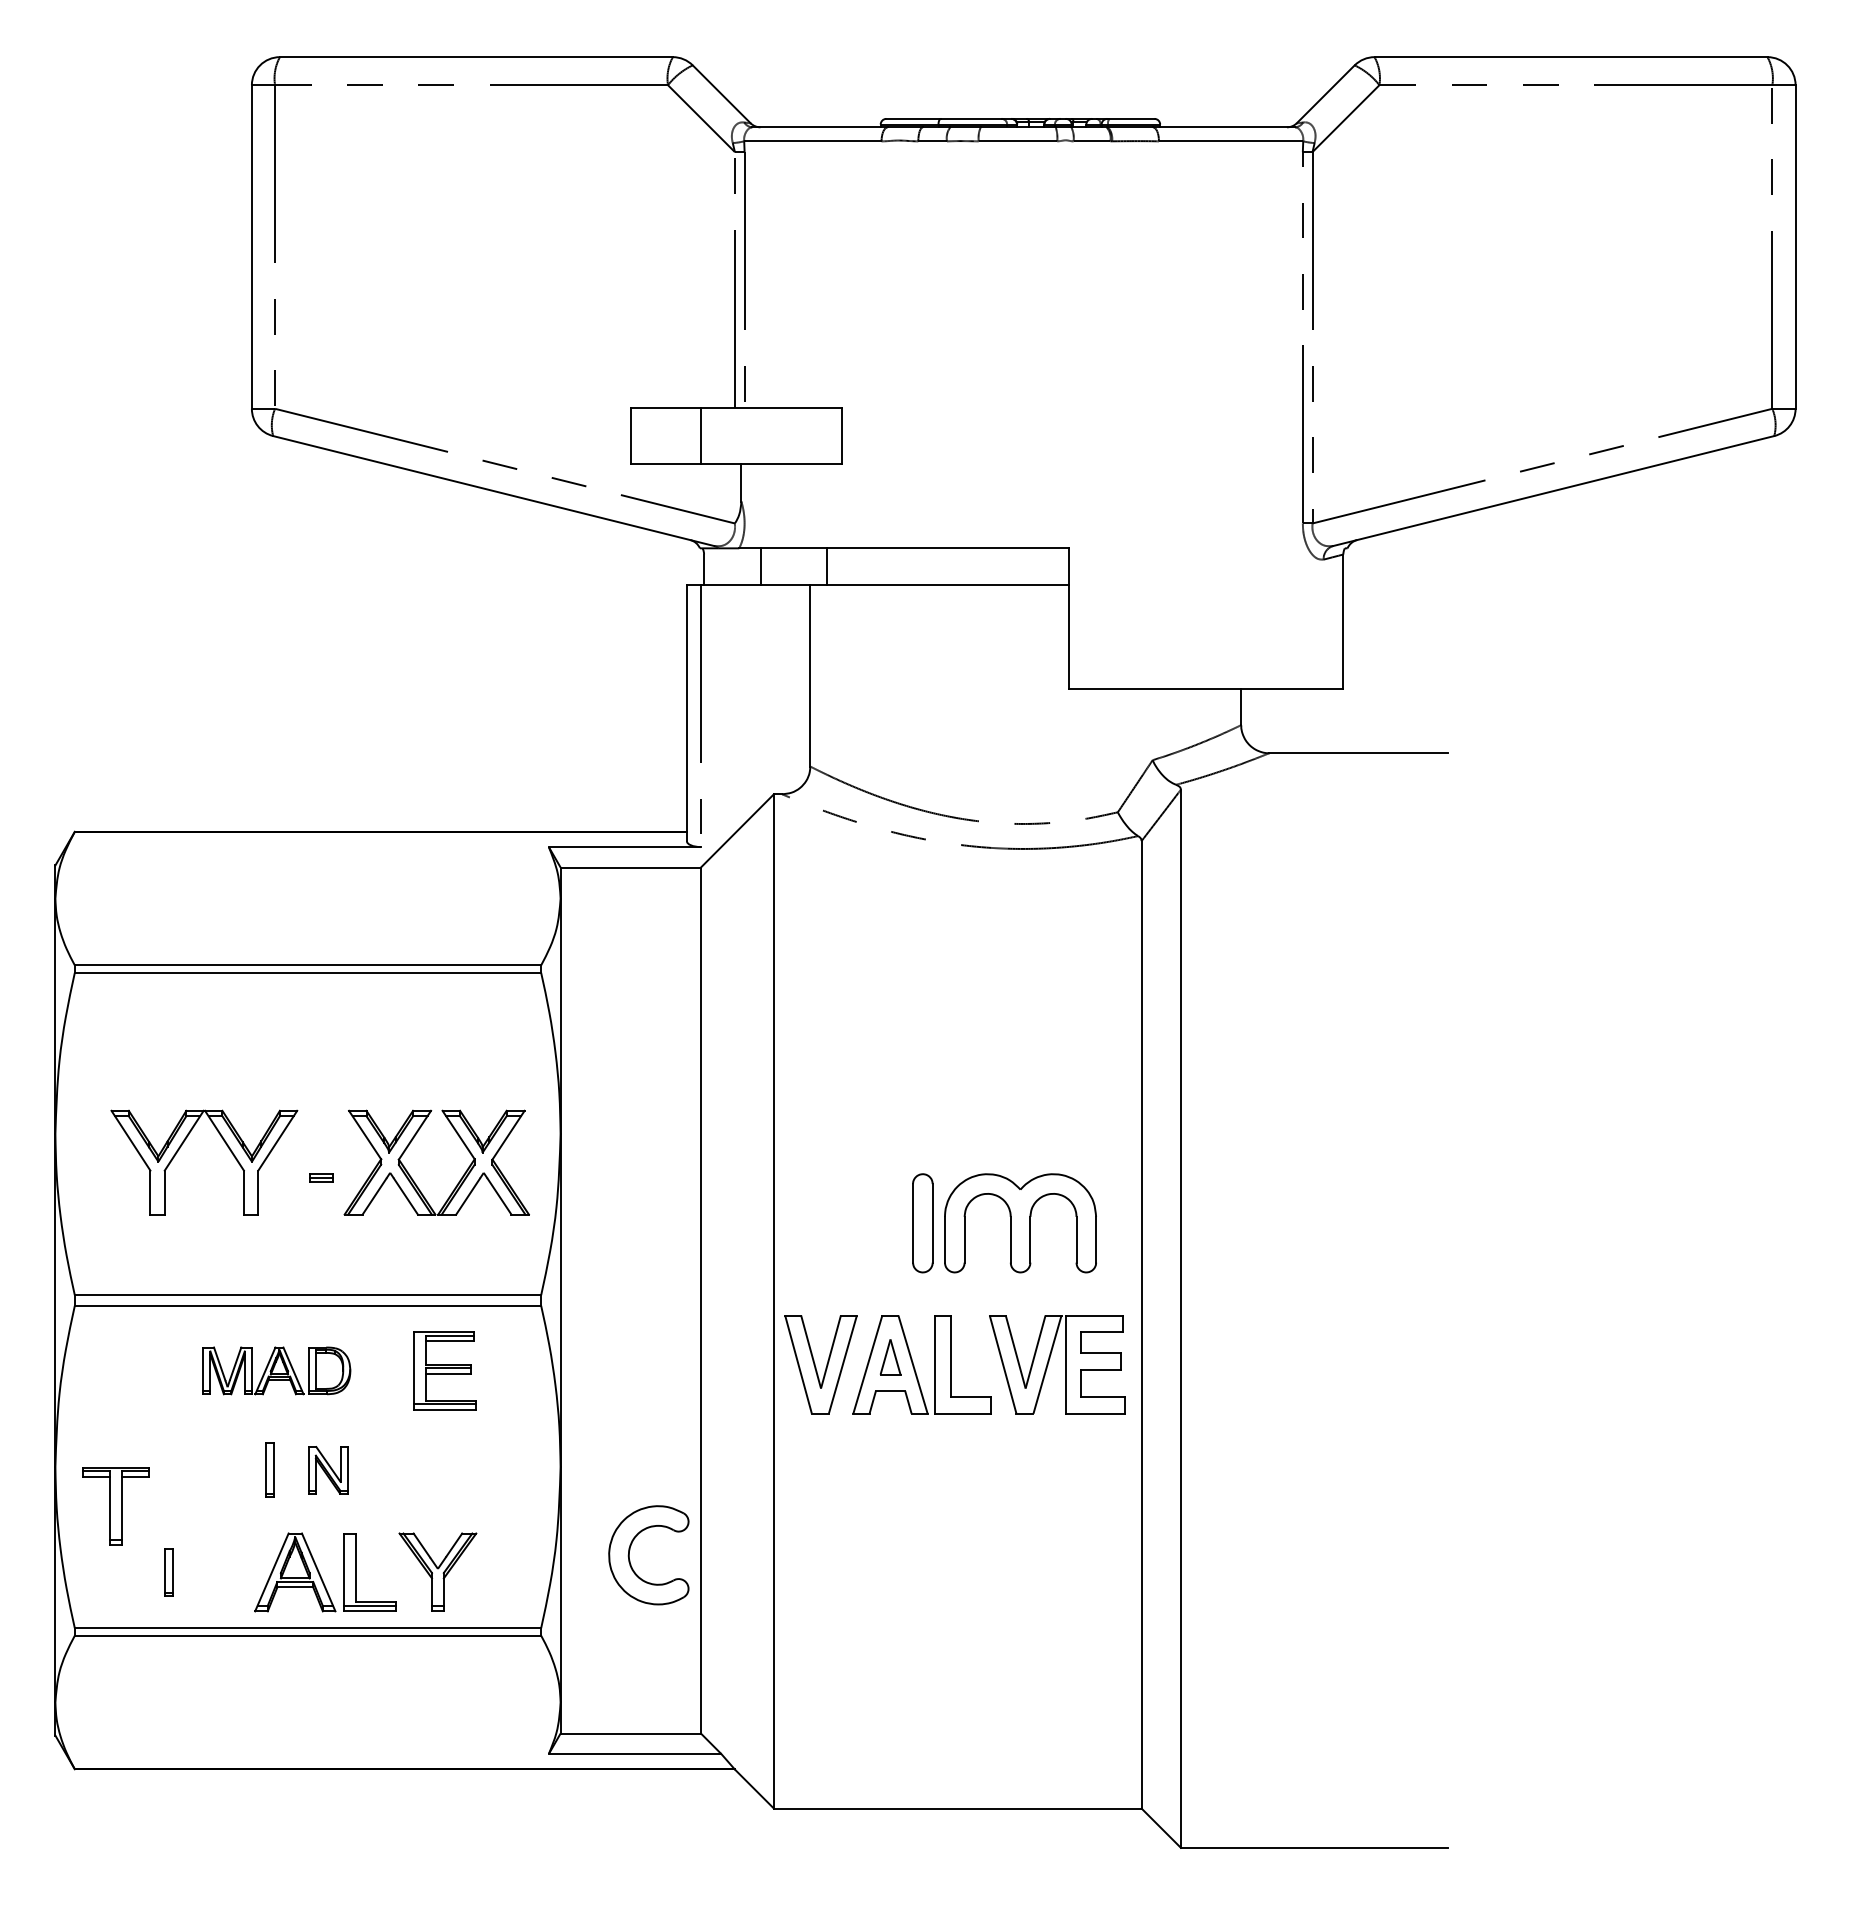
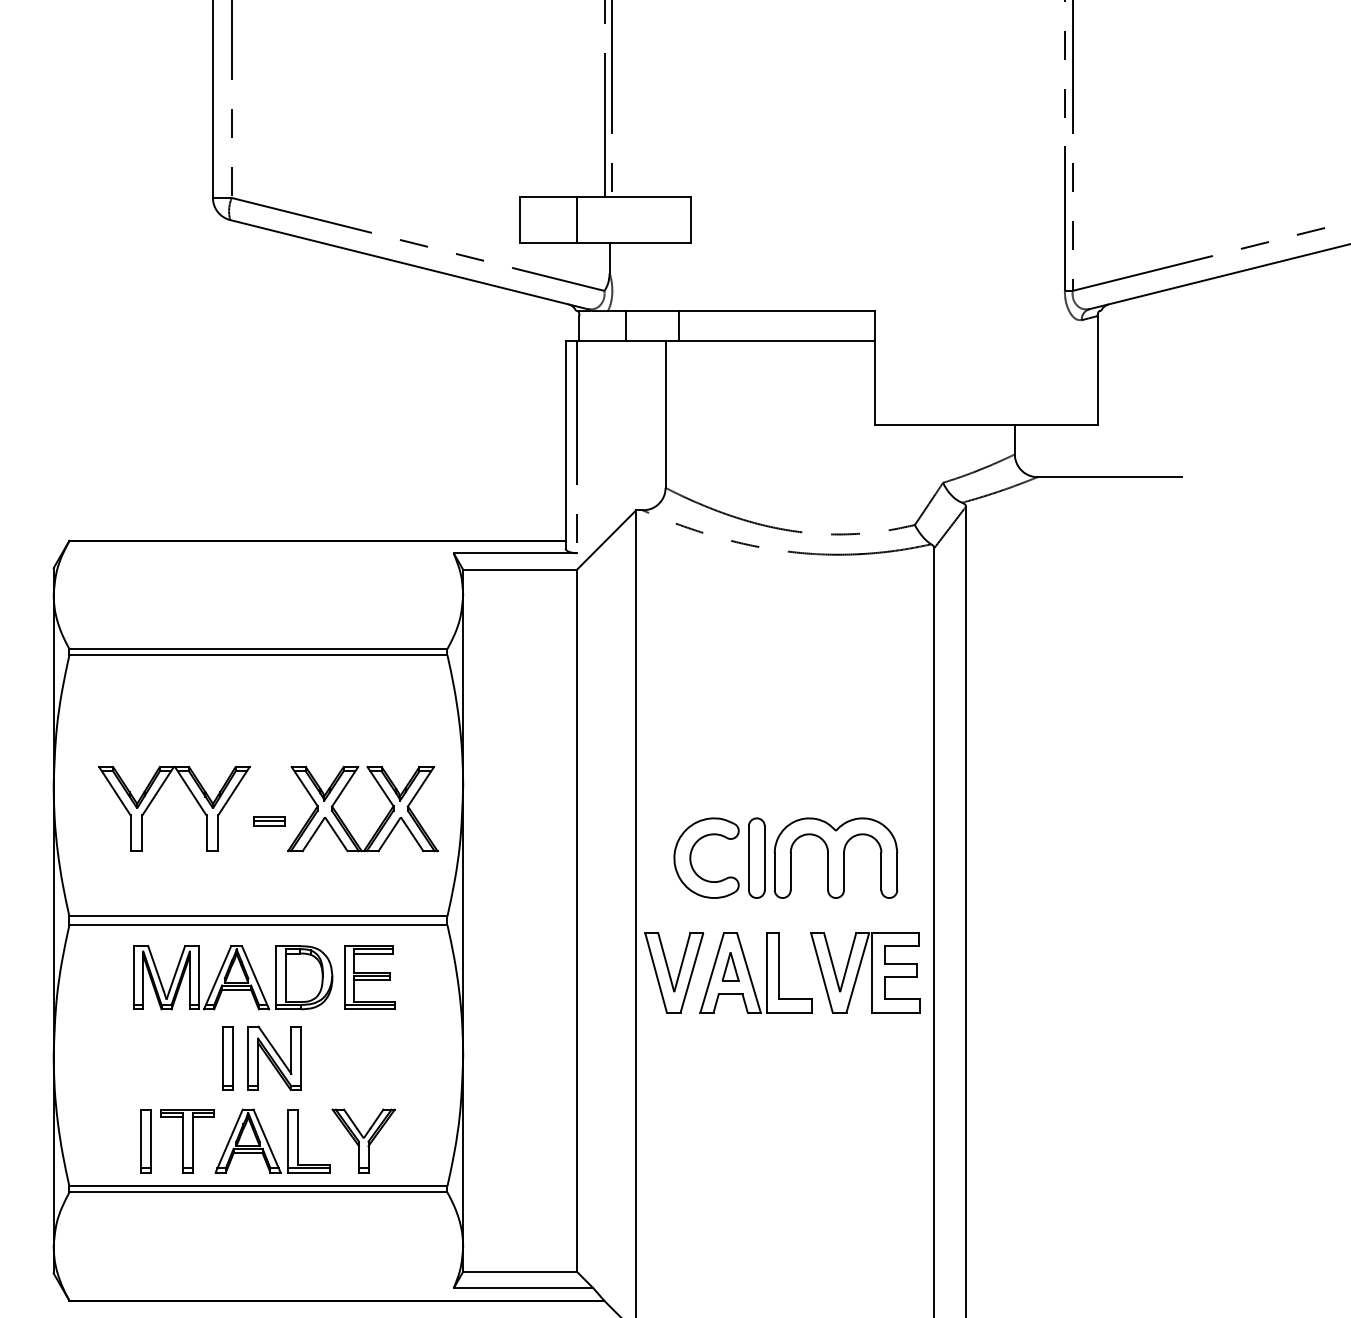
part: (321, 1177) -> (269, 821), size x1.67
part: (276, 1370) -> (232, 977), size x1.67
part: (269, 1469) -> (227, 1057), size x1.43
part: (328, 1470) -> (275, 1058), size x1.67
part: (115, 1506) -> (187, 1141), moved
part: (630, 1550) -> (691, 854), moved
part: (168, 1572) -> (145, 1141), size x1.67

